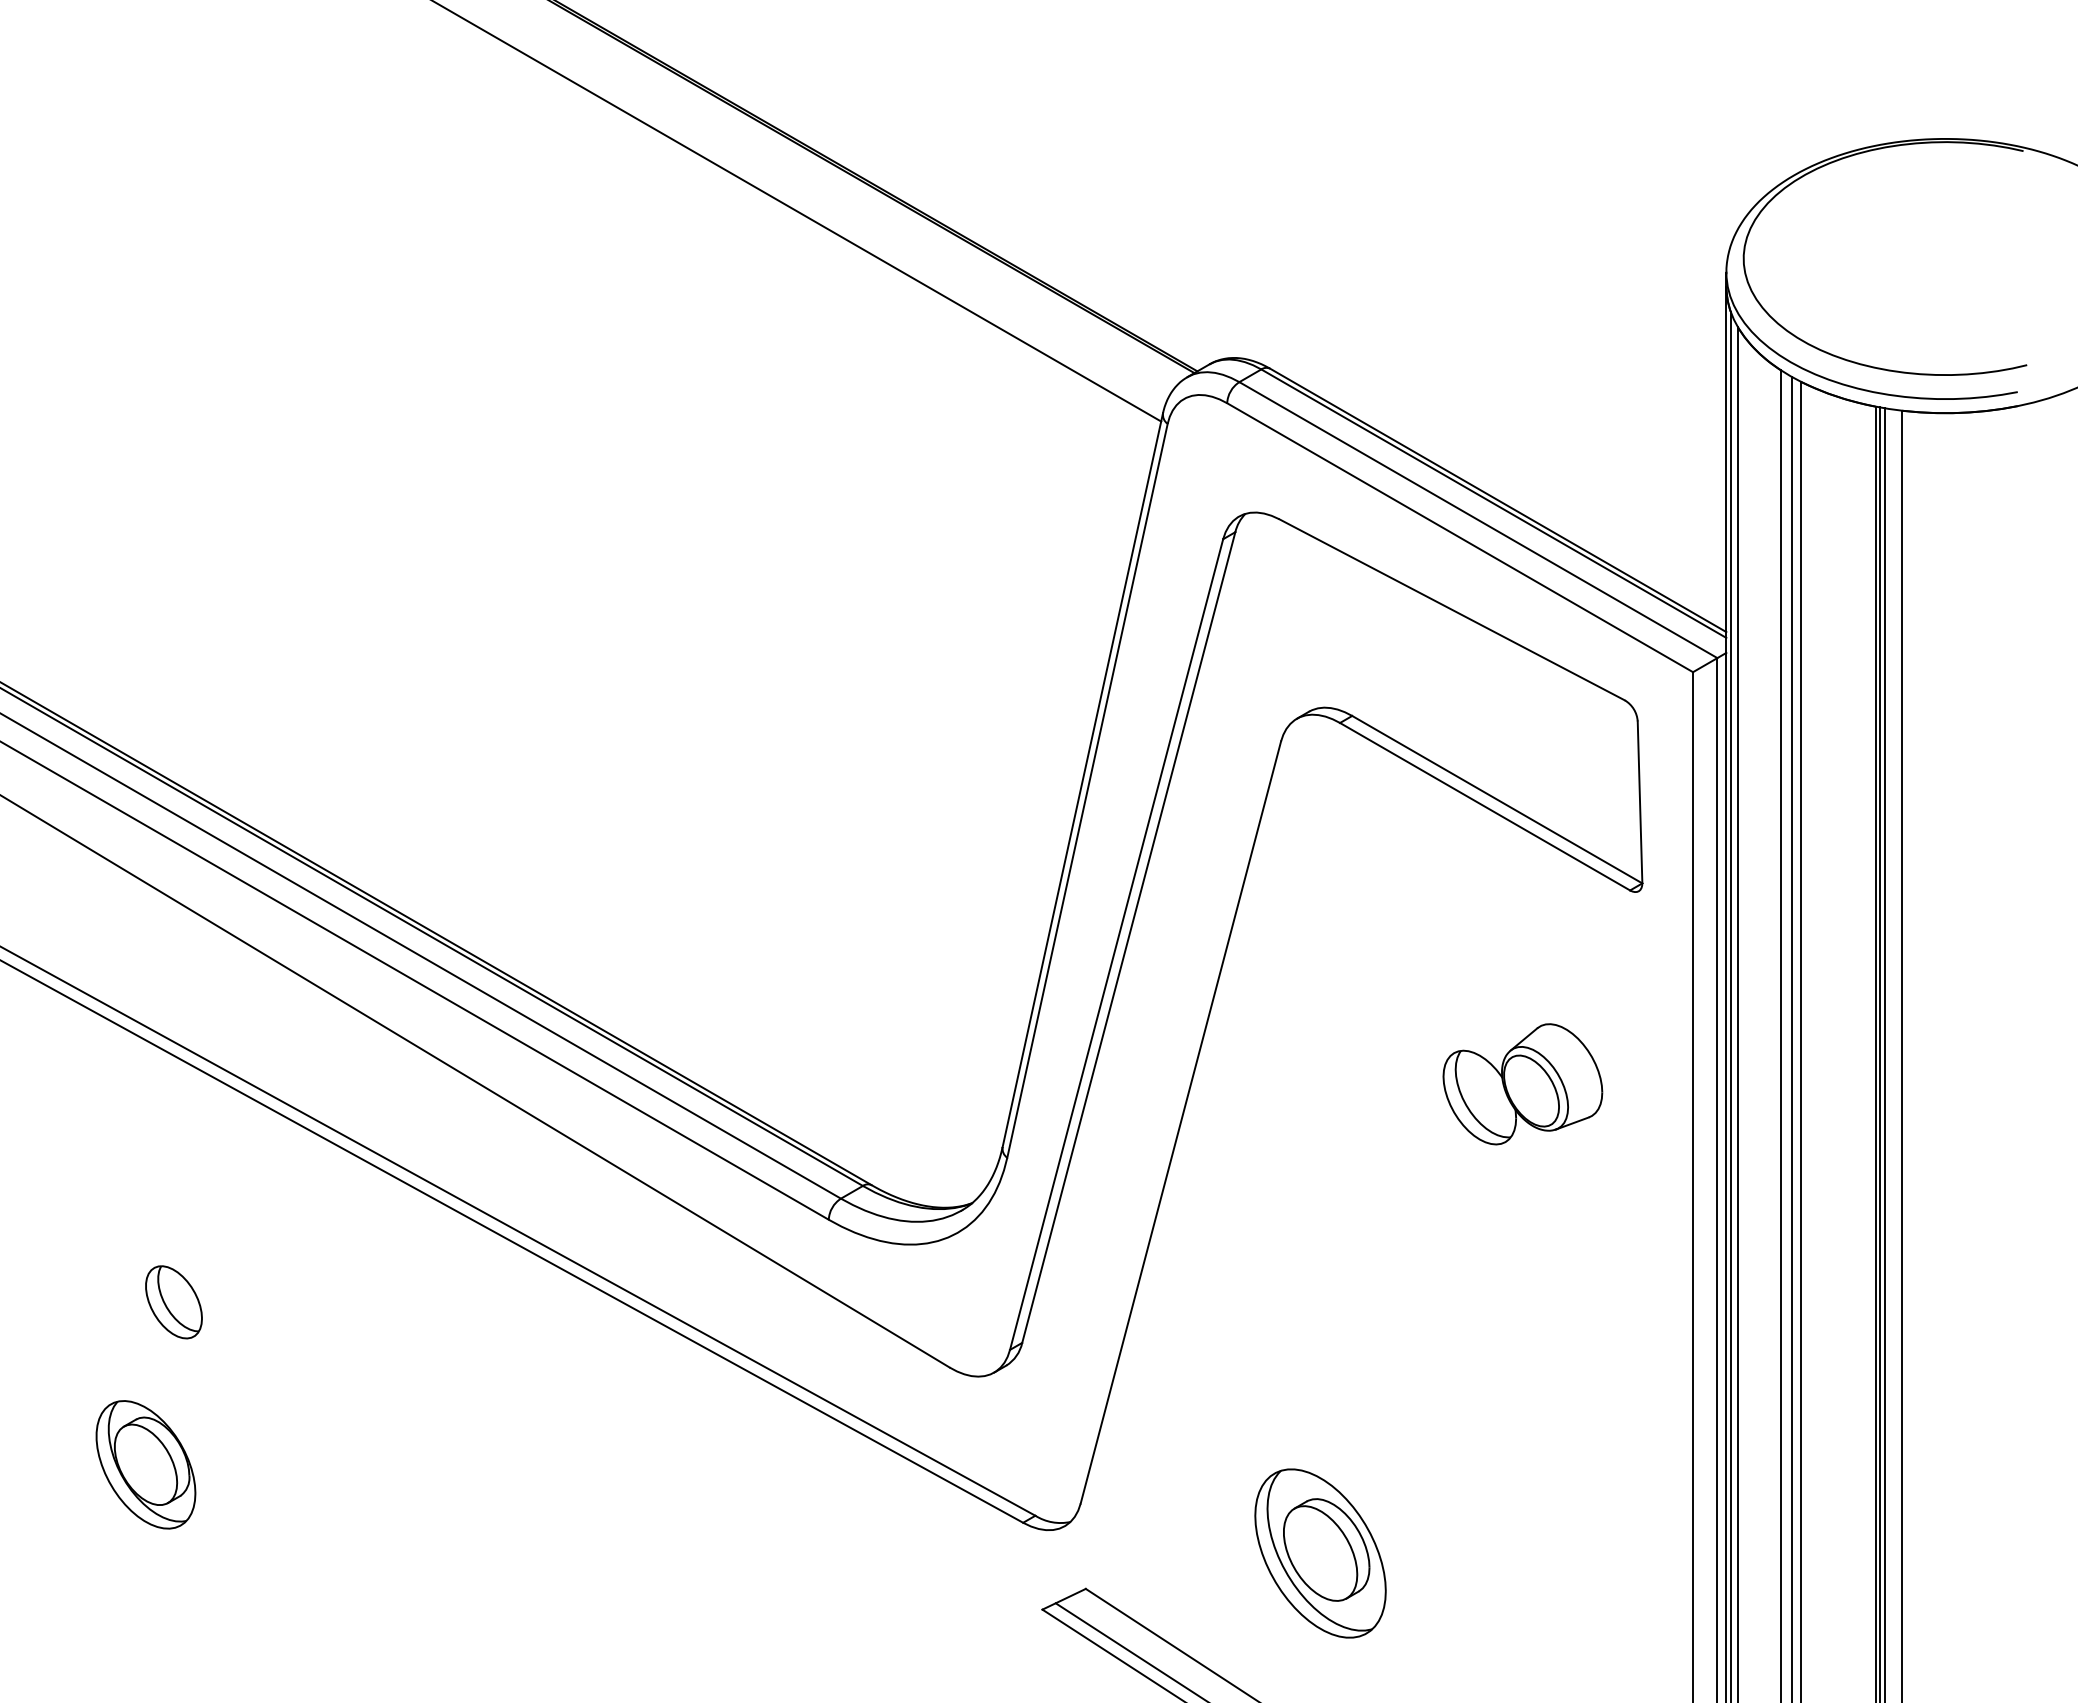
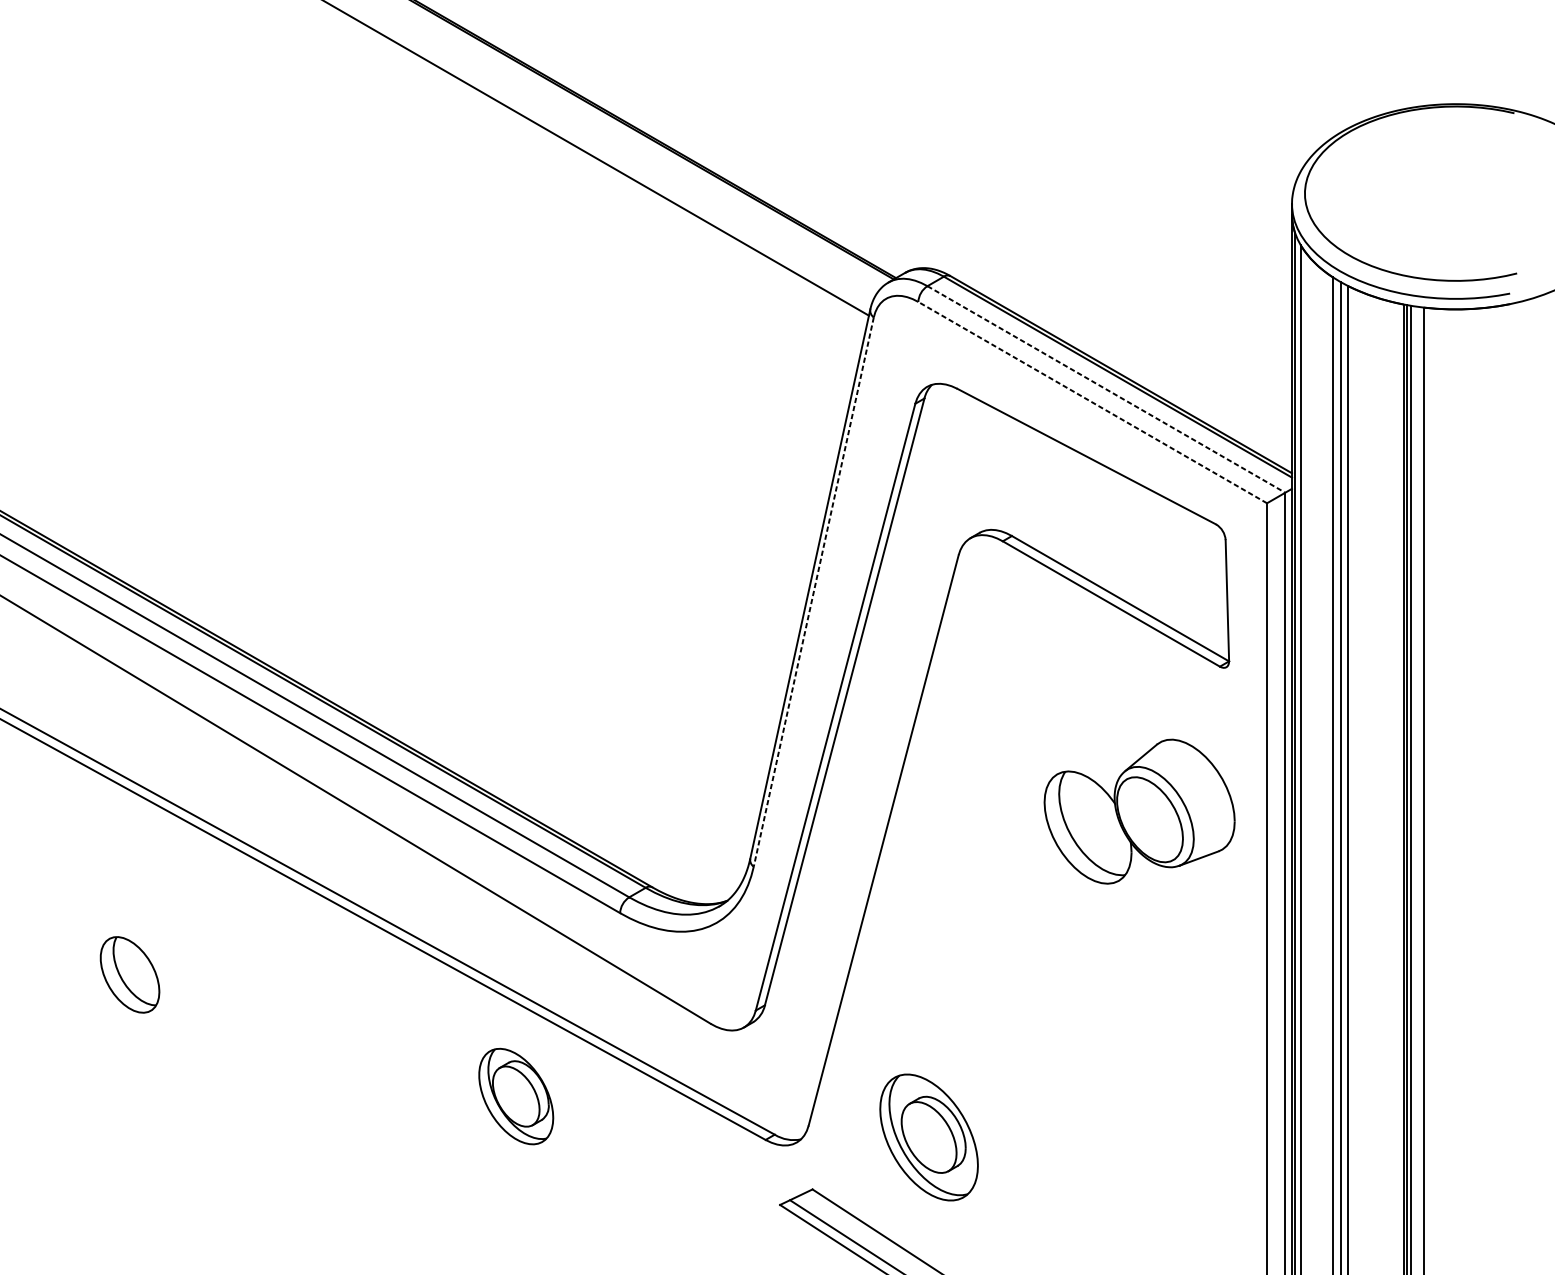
line: (1478, 520) -> (1106, 389), solid -> dashed
line: (1460, 537) -> (1092, 402), solid -> dashed
line: (1087, 790) -> (813, 591), solid -> dashed
part: (1522, 1084) -> (1139, 811), size x1.6
part: (173, 1302) -> (129, 975), size x1.4
part: (145, 1464) -> (515, 1096), moved
part: (1320, 1553) -> (929, 1137), moved

